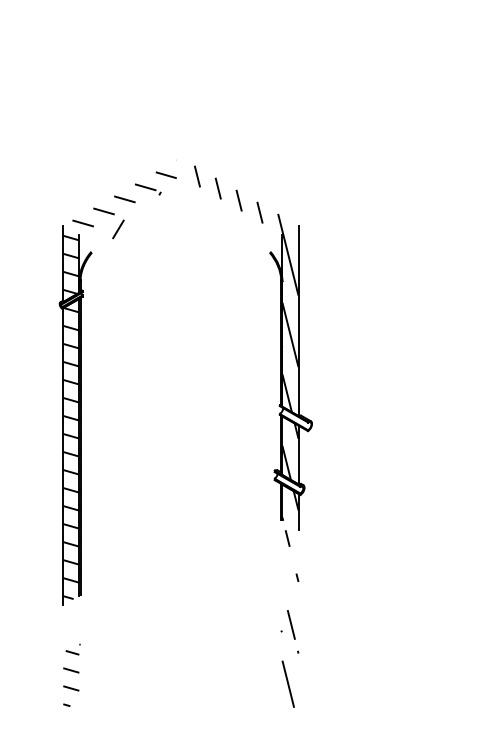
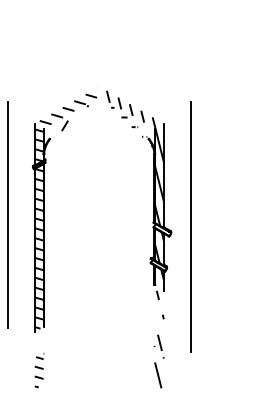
hatch: (234, 223) -> (128, 122), added
line: (15, 390) -> (8, 214), added
line: (347, 412) -> (190, 226), added

